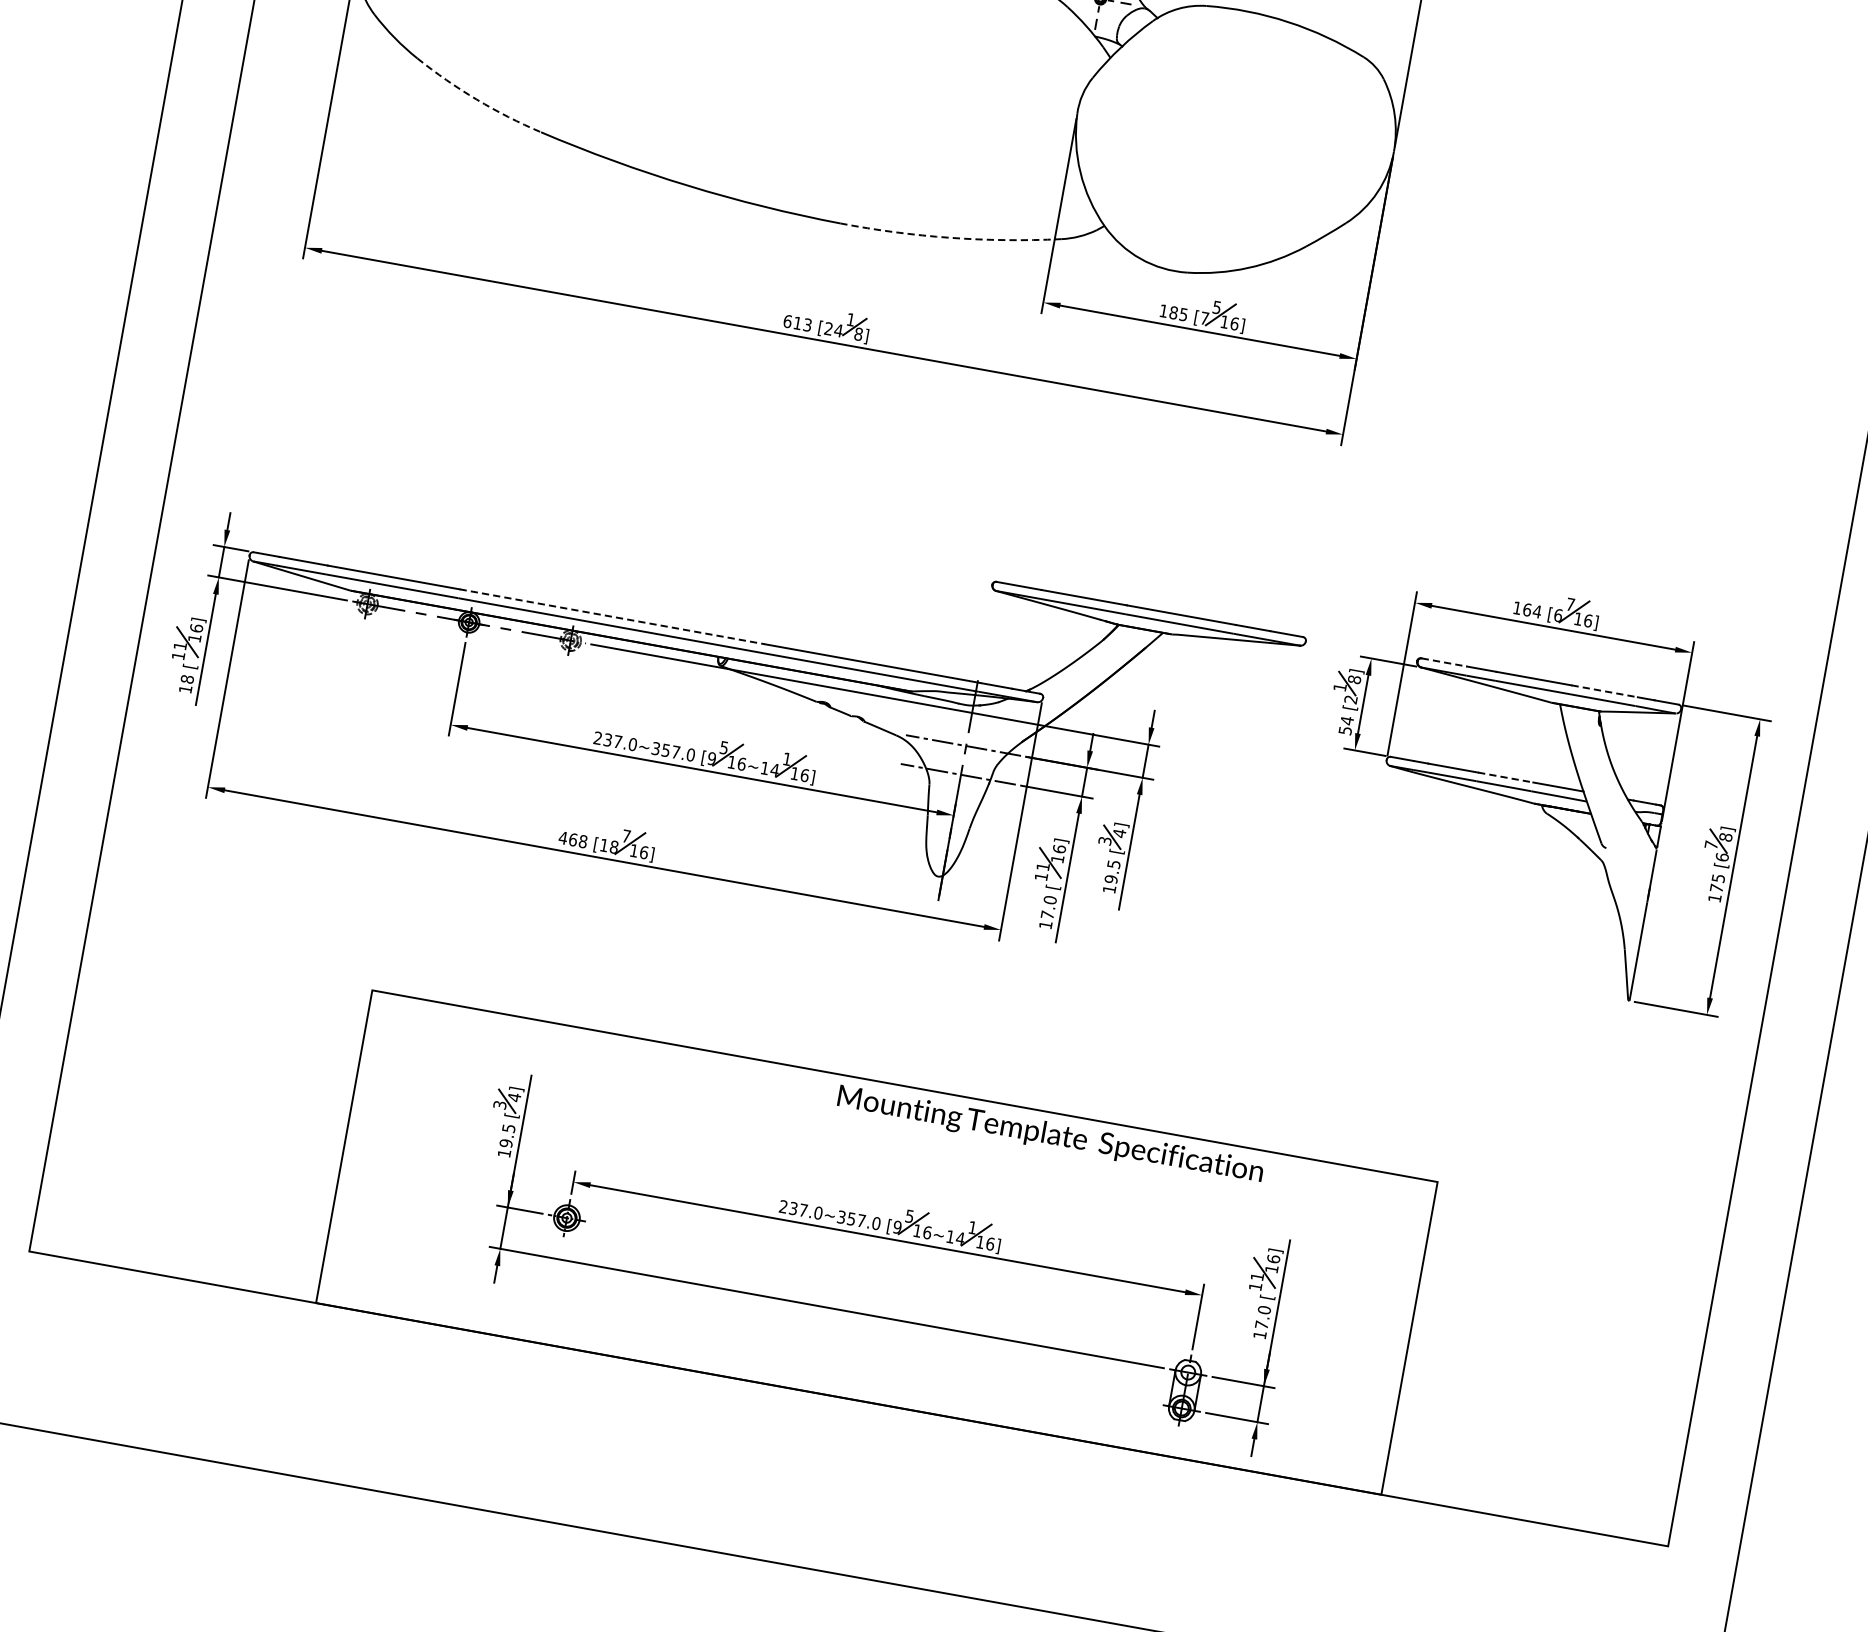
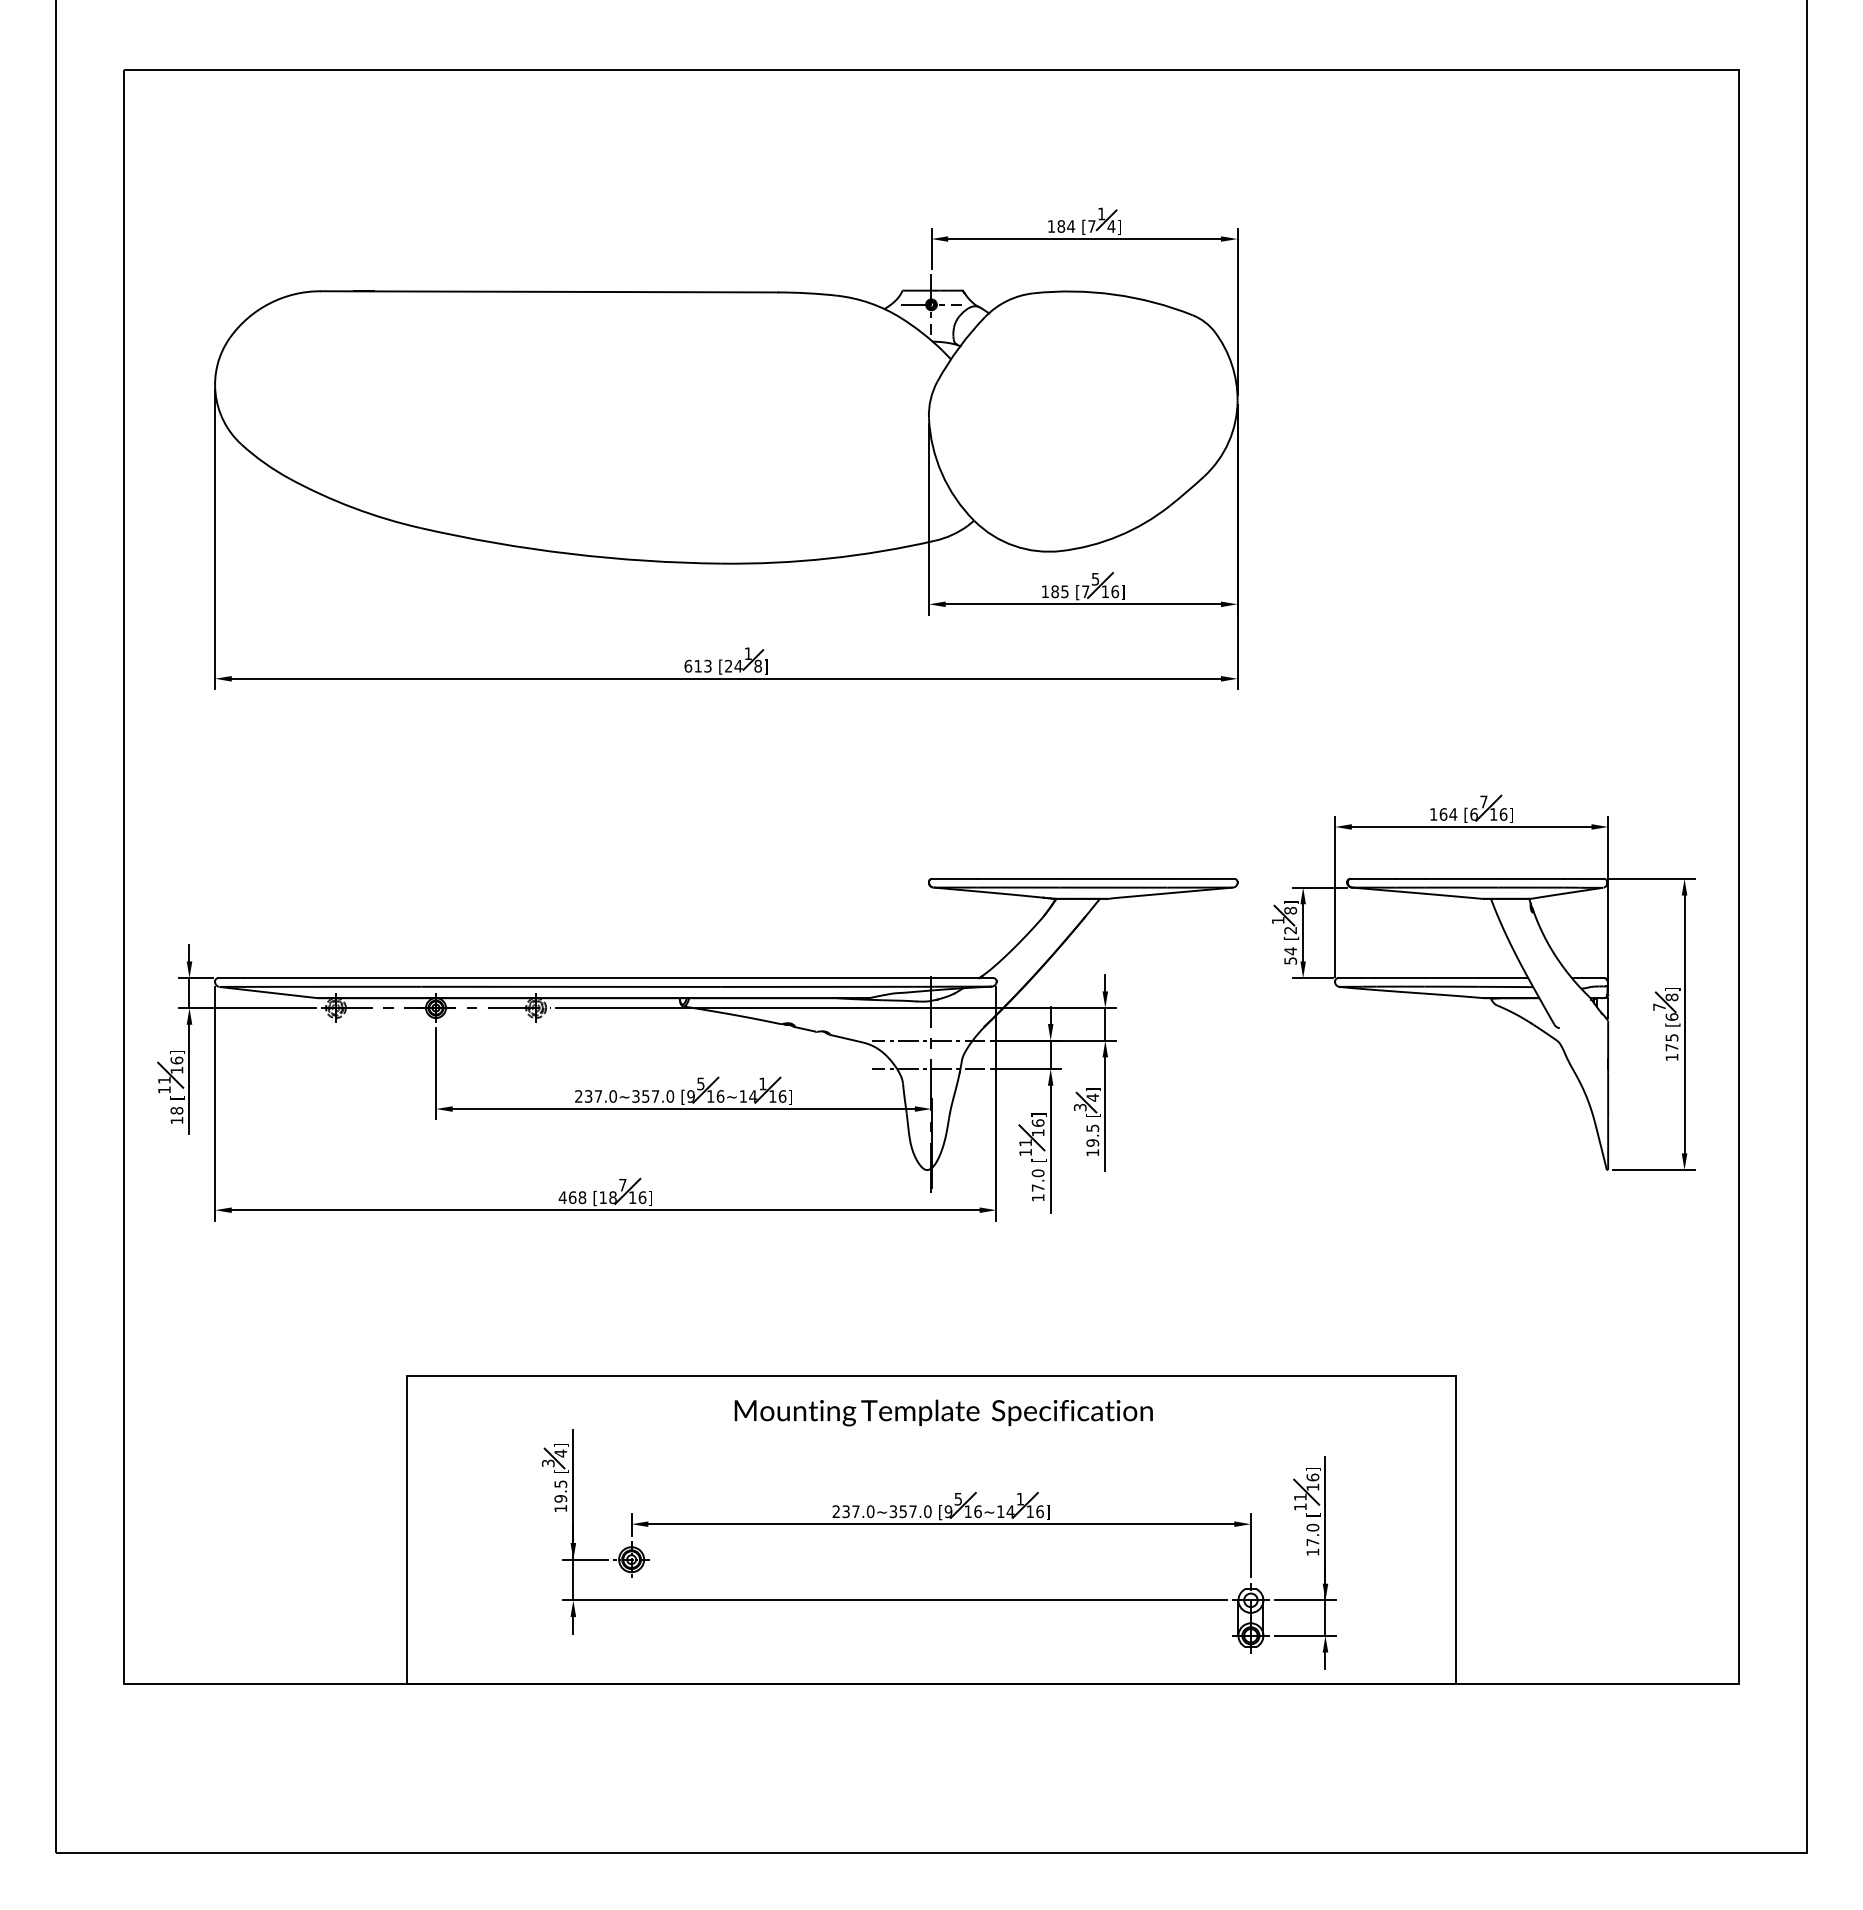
arc: (476, 99) -> (353, 507), dashed -> solid
arc: (950, 237) -> (829, 558), dashed -> solid
line: (612, 617) -> (571, 978), dashed -> solid
line: (1444, 662) -> (1373, 878), dashed -> solid
line: (1604, 690) -> (1531, 878), dashed -> solid
line: (1506, 778) -> (1452, 978), dashed -> solid
text: (1050, 1135) -> (943, 1412), moved

